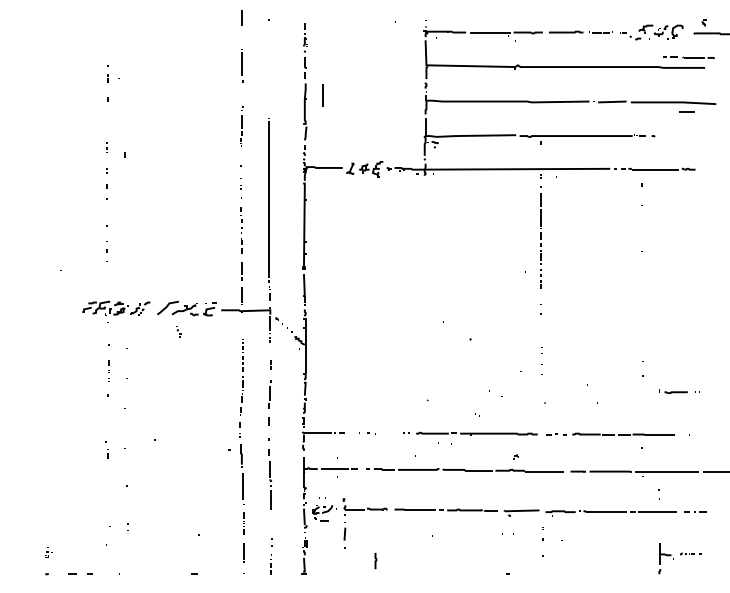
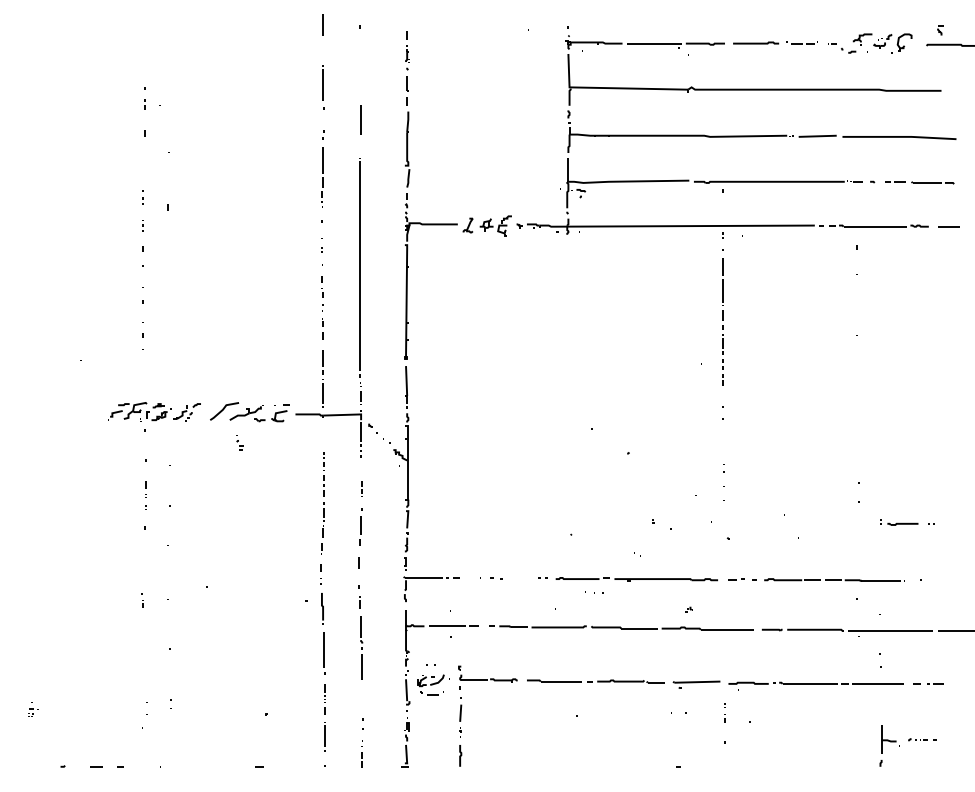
part: (688, 57) -> (919, 182), moved
line: (322, 95) -> (360, 119), moved
line: (686, 111) -> (948, 226), moved
part: (241, 126) -> (322, 169), size x1.43
part: (106, 449) -> (142, 600), size x0.62
part: (48, 552) -> (32, 709), moved
line: (375, 560) -> (460, 755), moved

